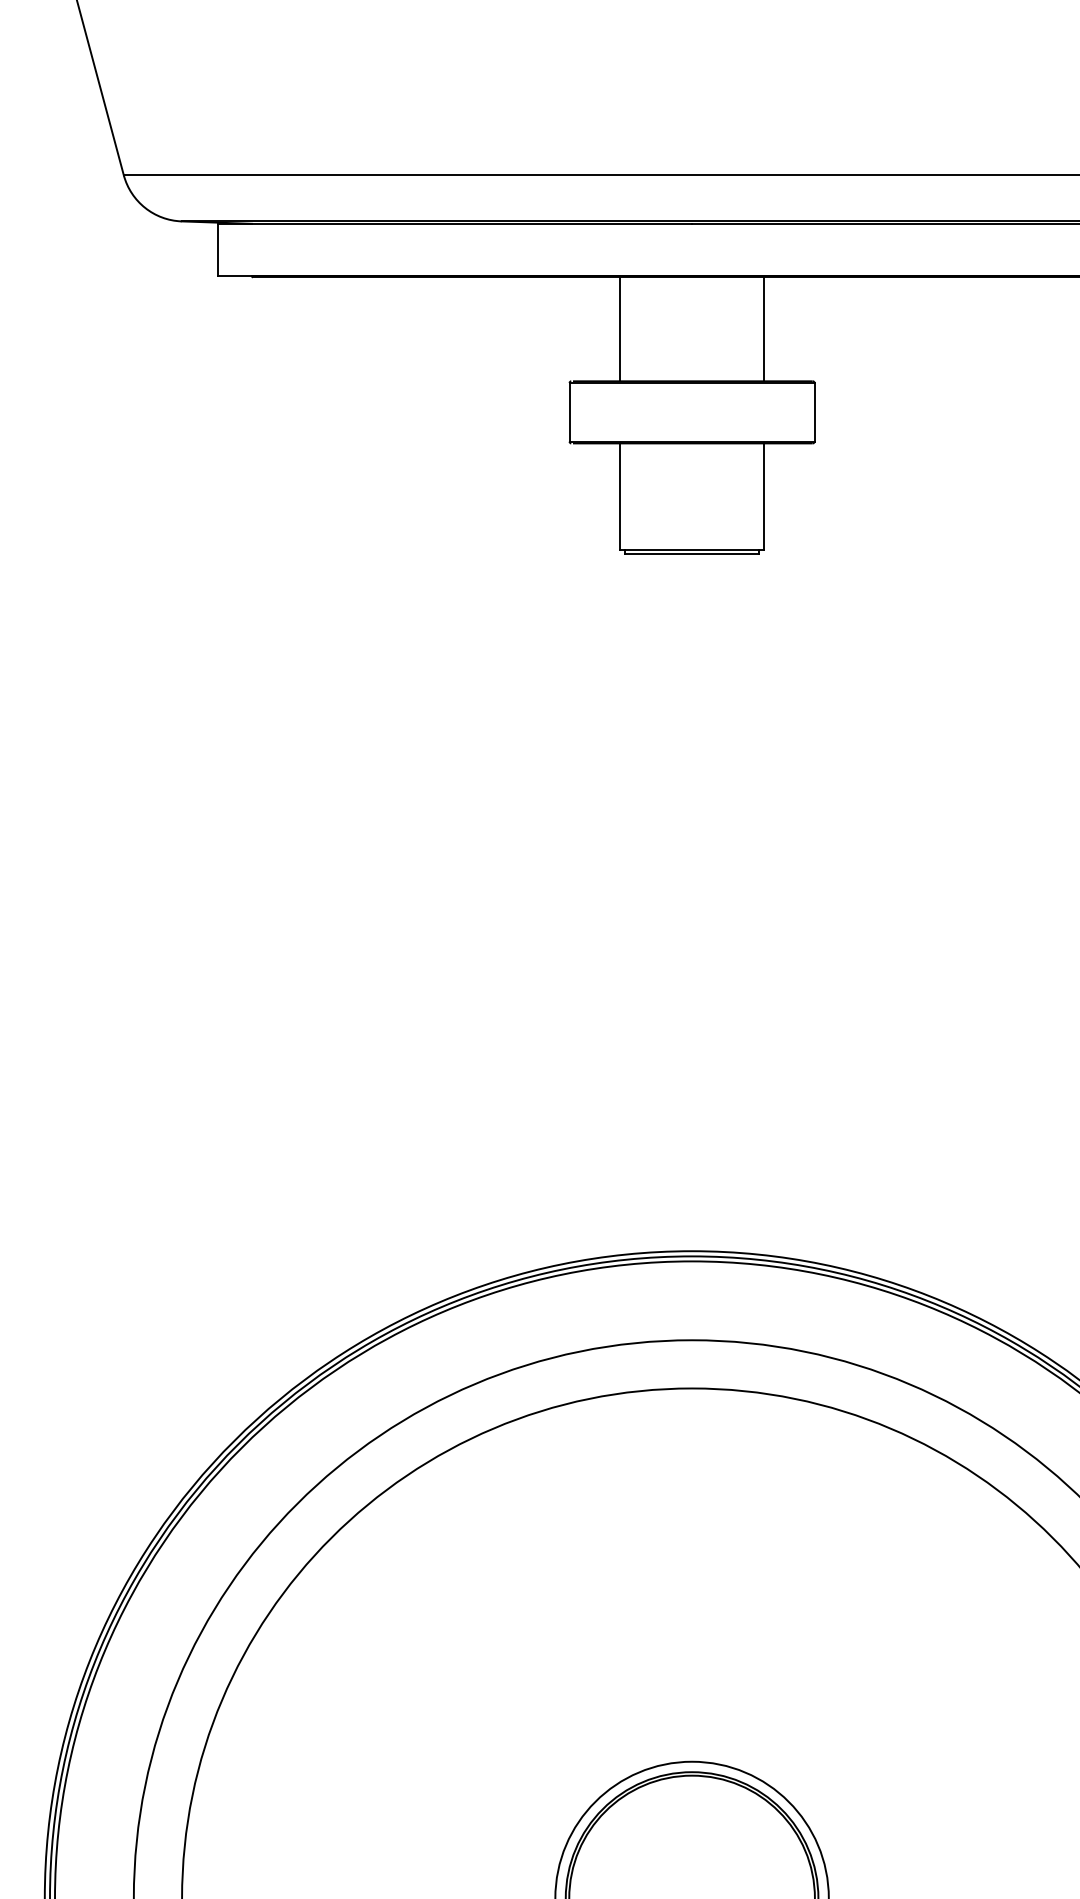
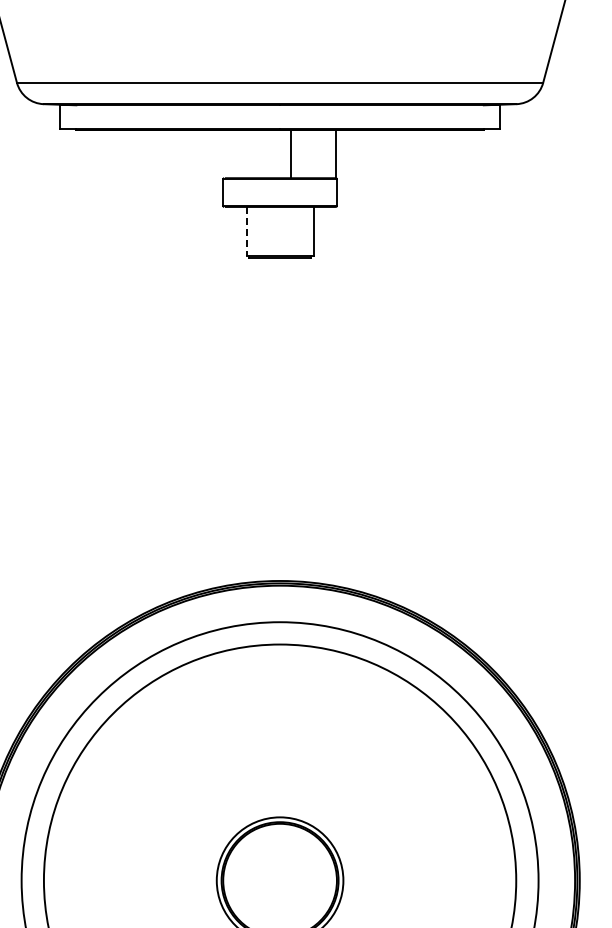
line: (619, 330) -> (290, 154), moved
line: (764, 330) -> (335, 154), moved
line: (619, 496) -> (246, 231), solid -> dashed

